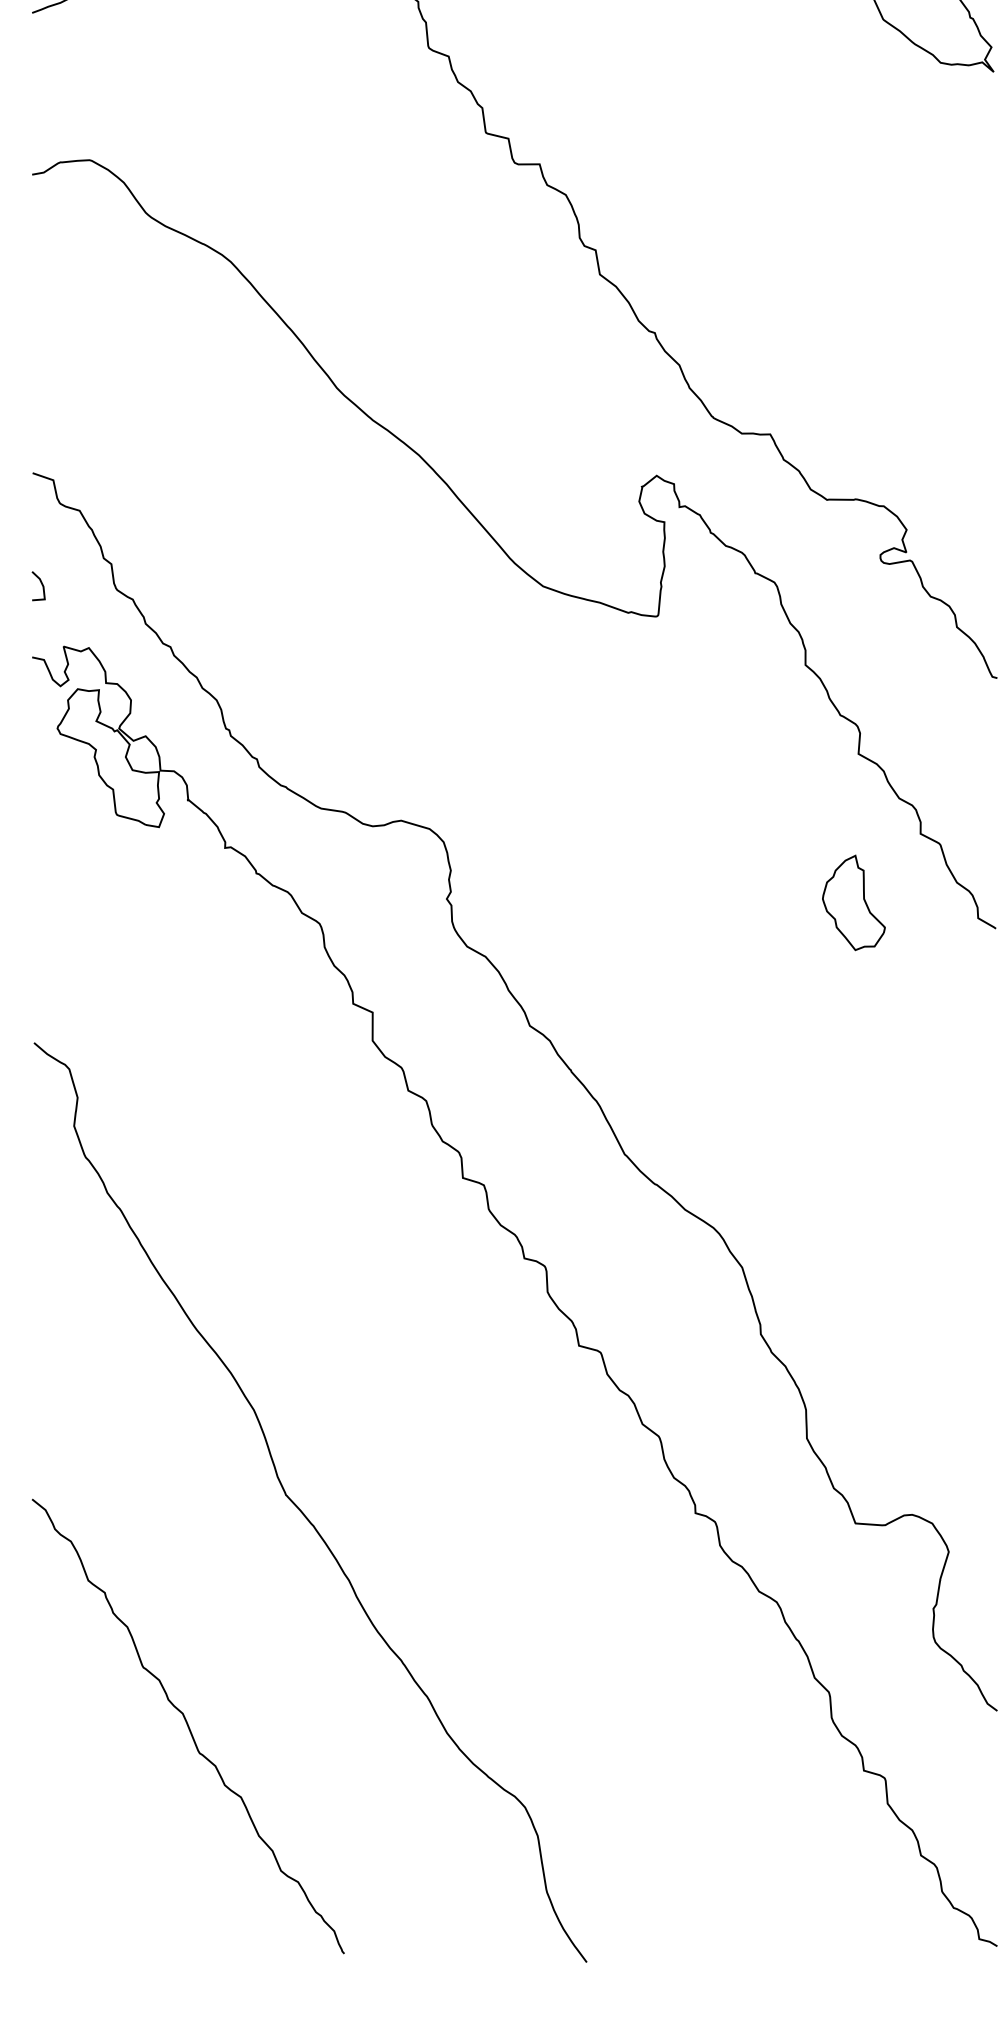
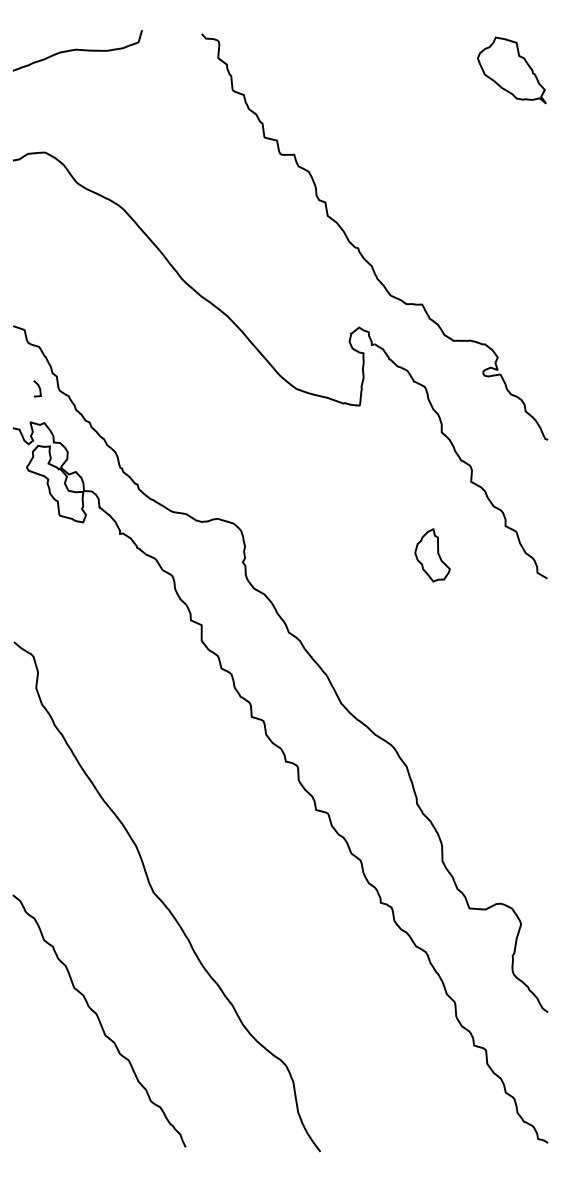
line: (40, 585) -> (38, 388), moved
part: (853, 903) -> (432, 555), moved

